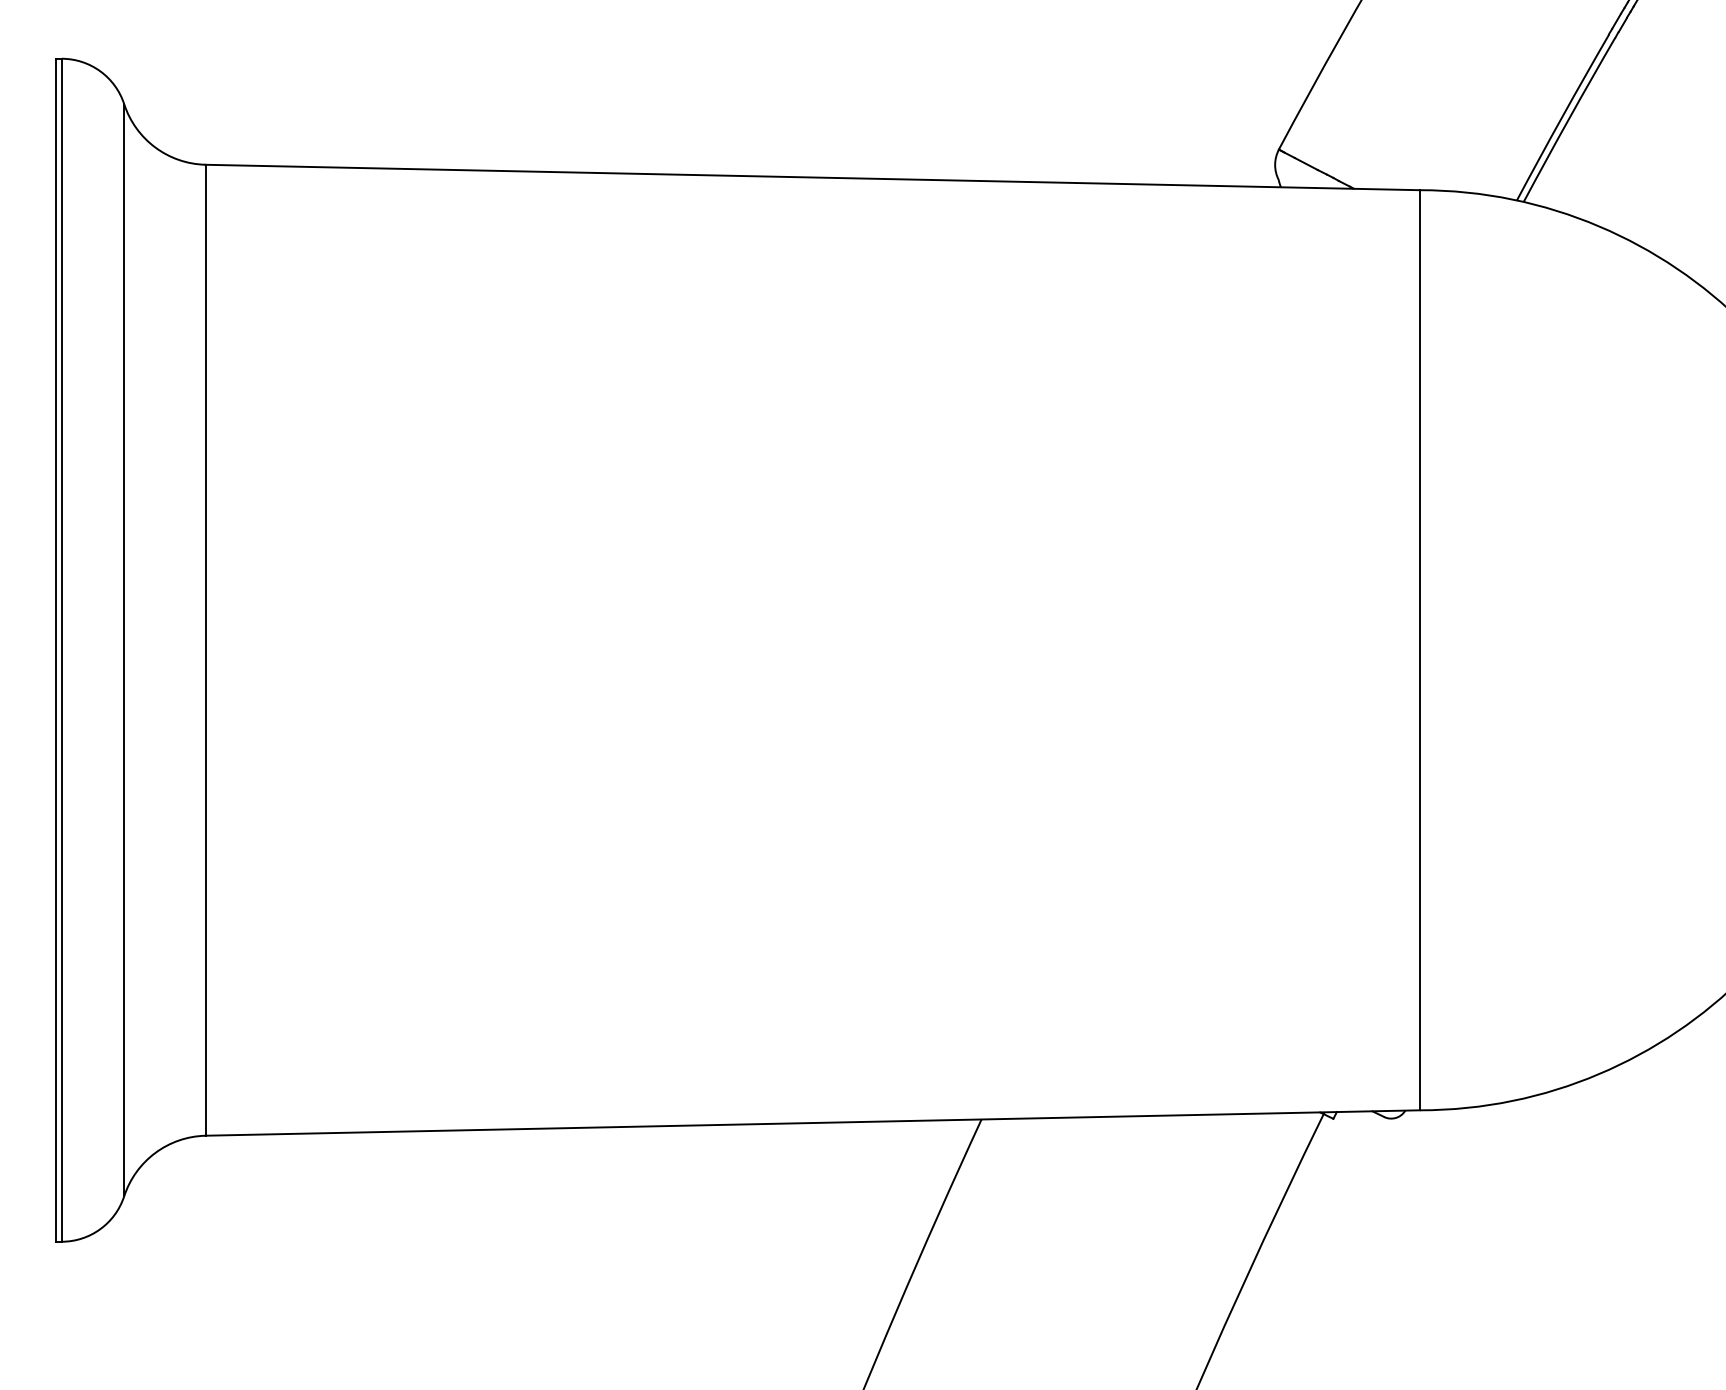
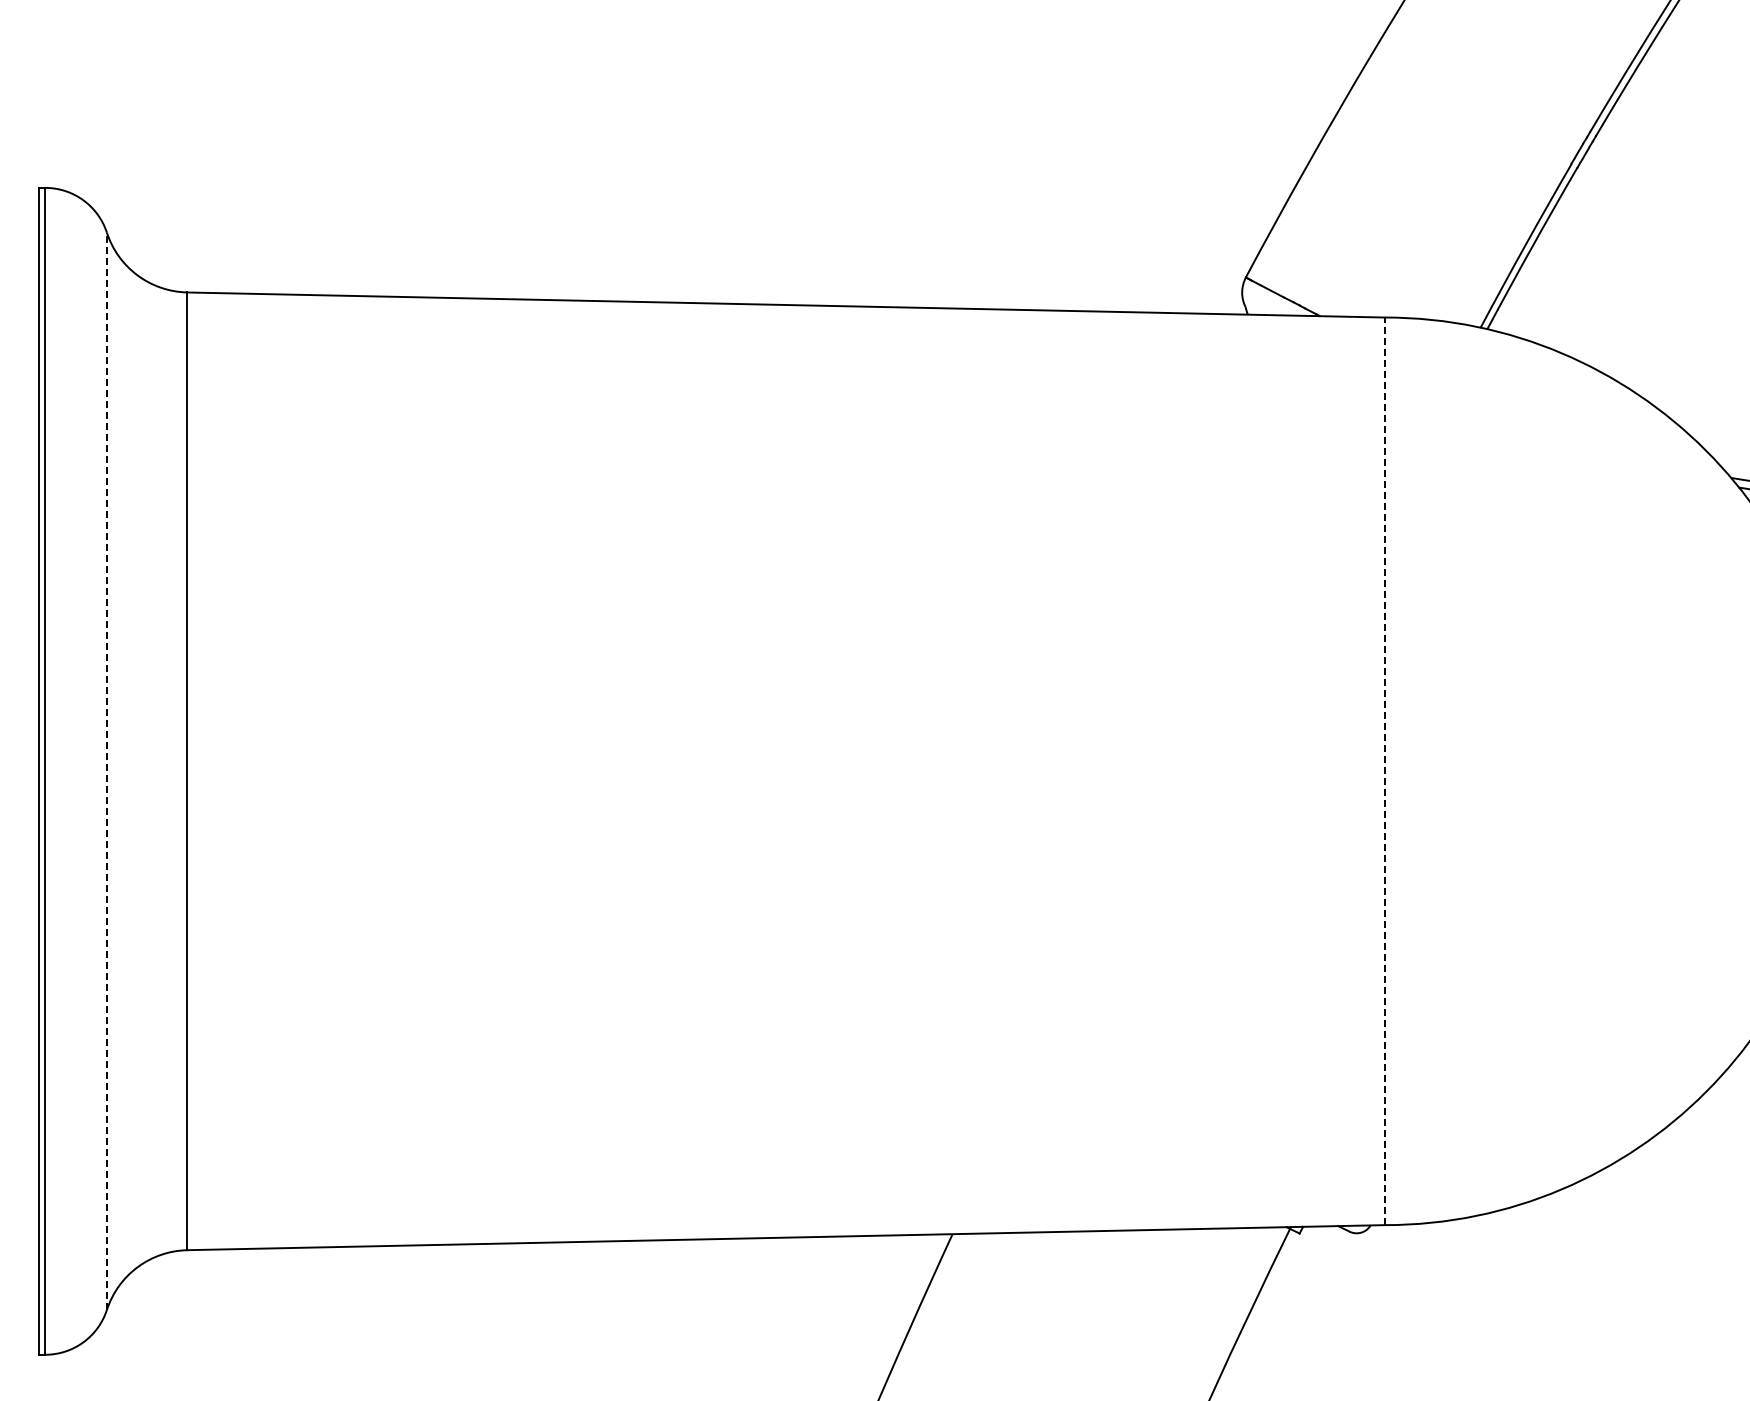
line: (123, 650) -> (106, 771), solid -> dashed
line: (1420, 650) -> (1385, 771), solid -> dashed

